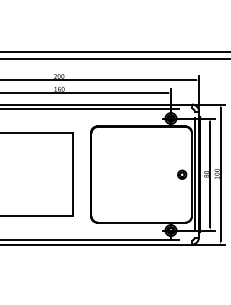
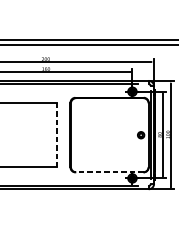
line: (73, 174) -> (56, 135), solid -> dashed
line: (140, 222) -> (108, 172), solid -> dashed

